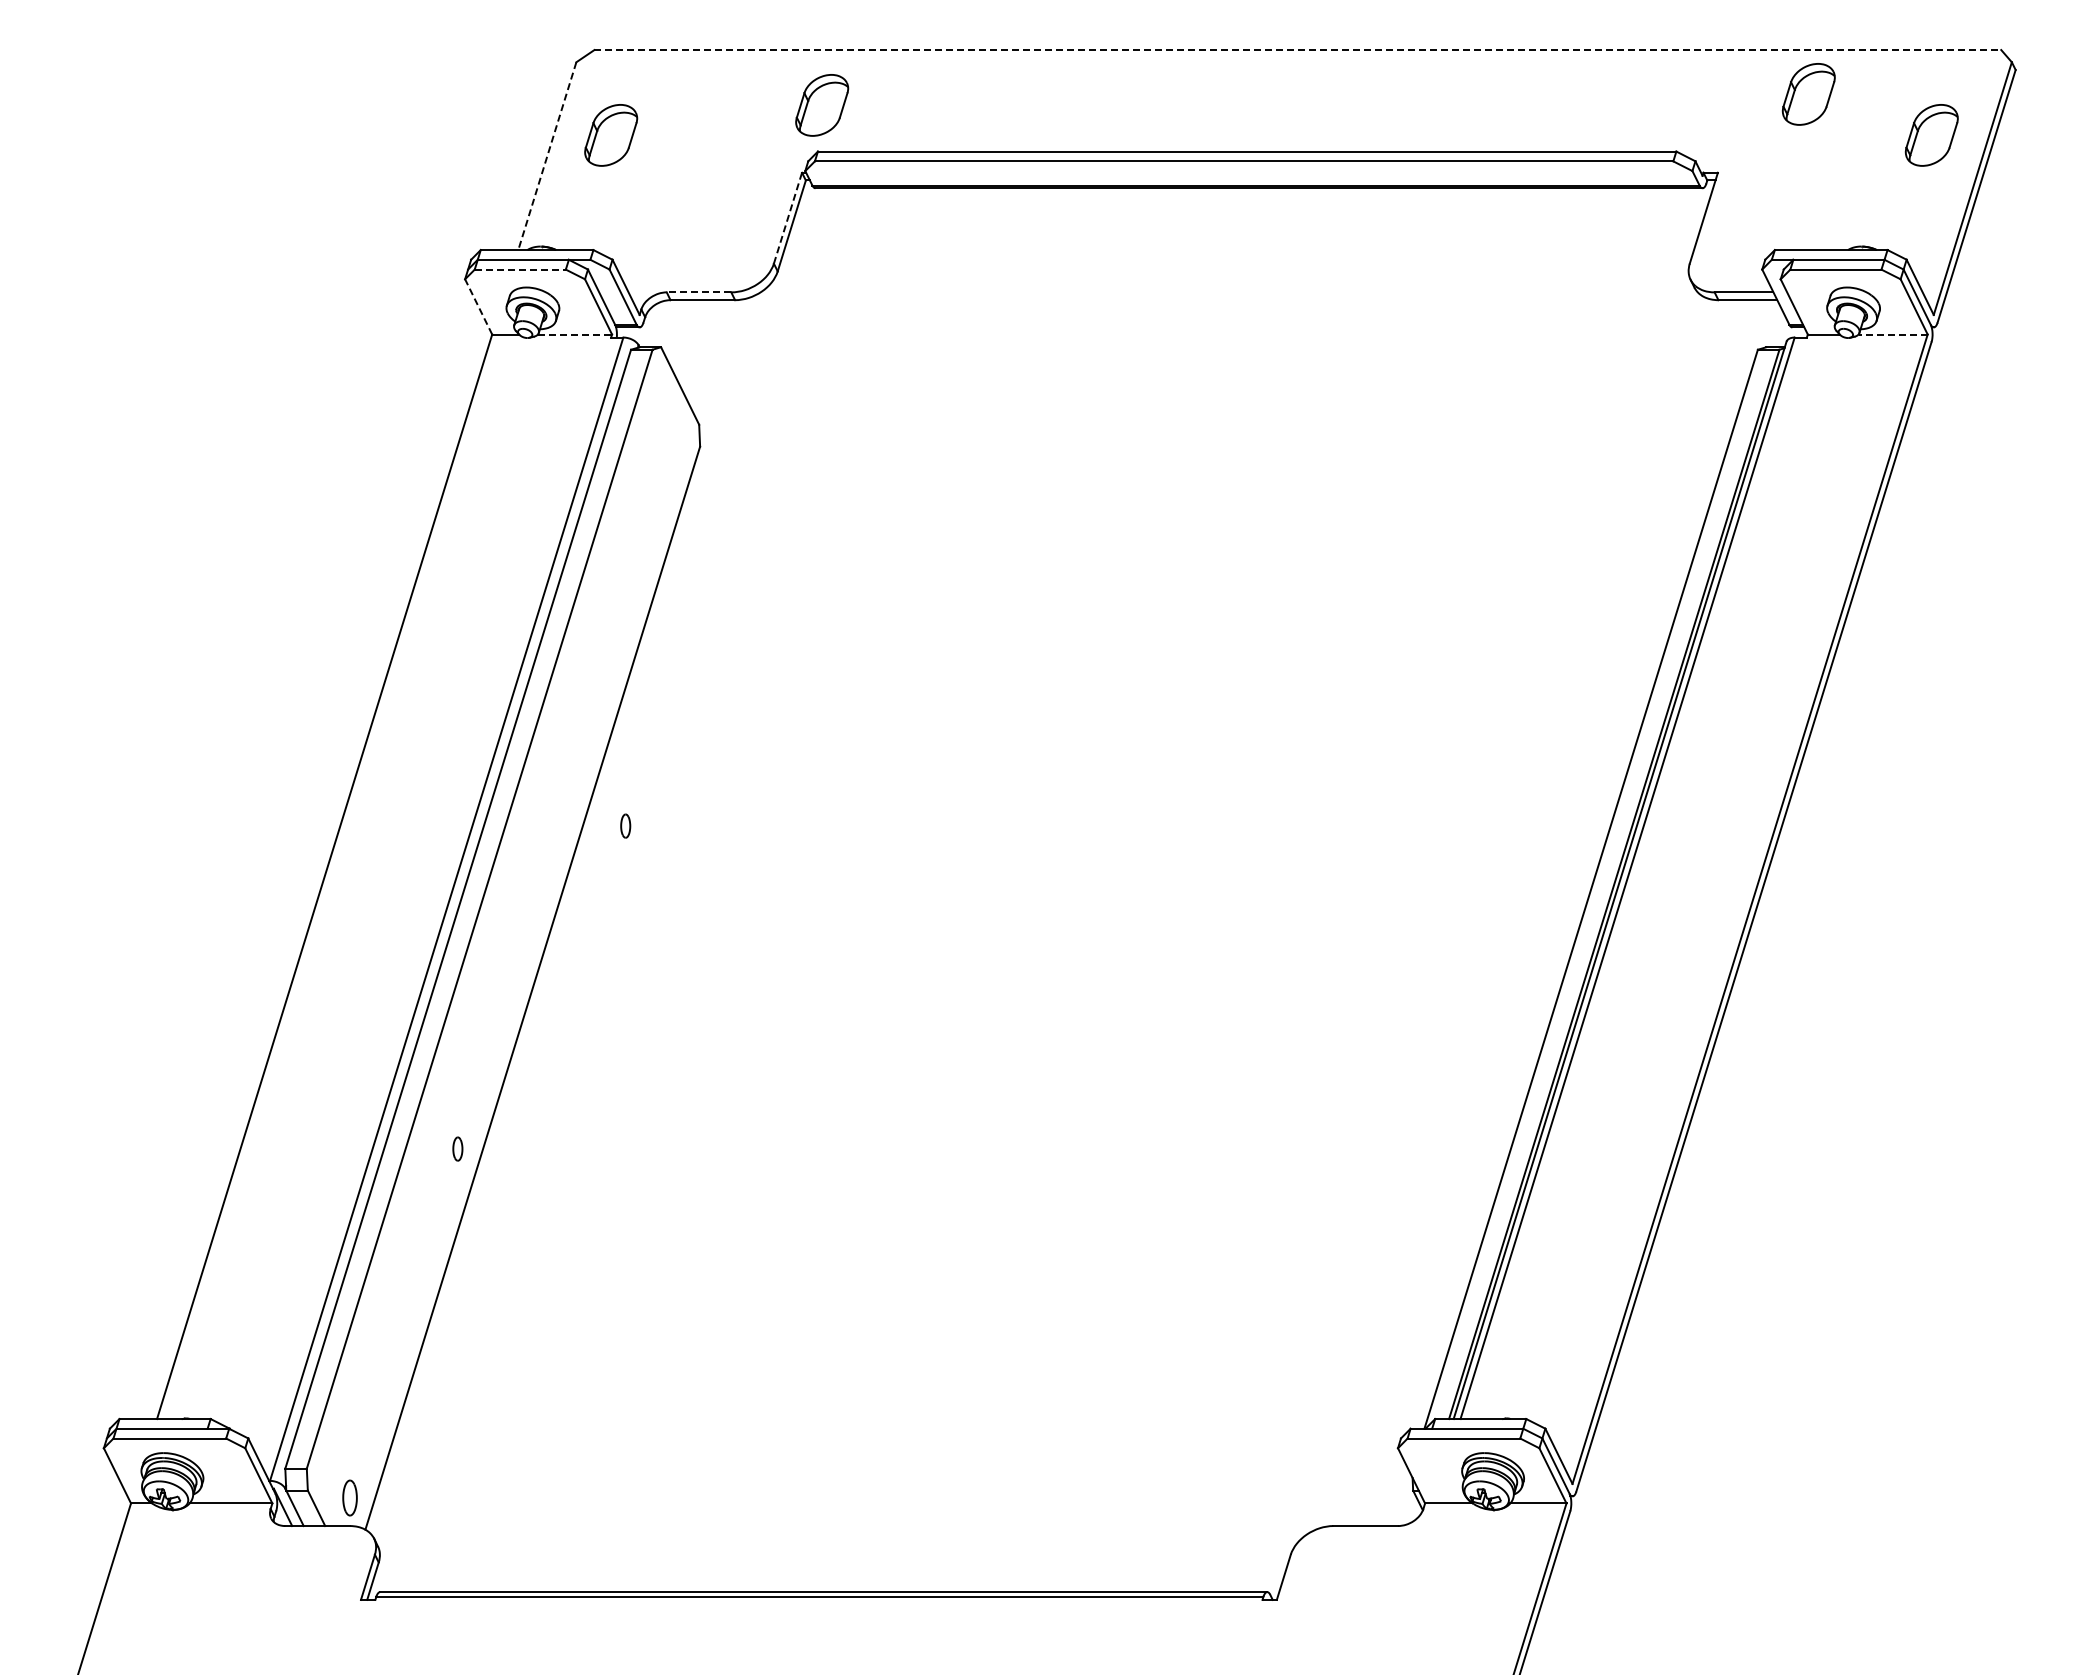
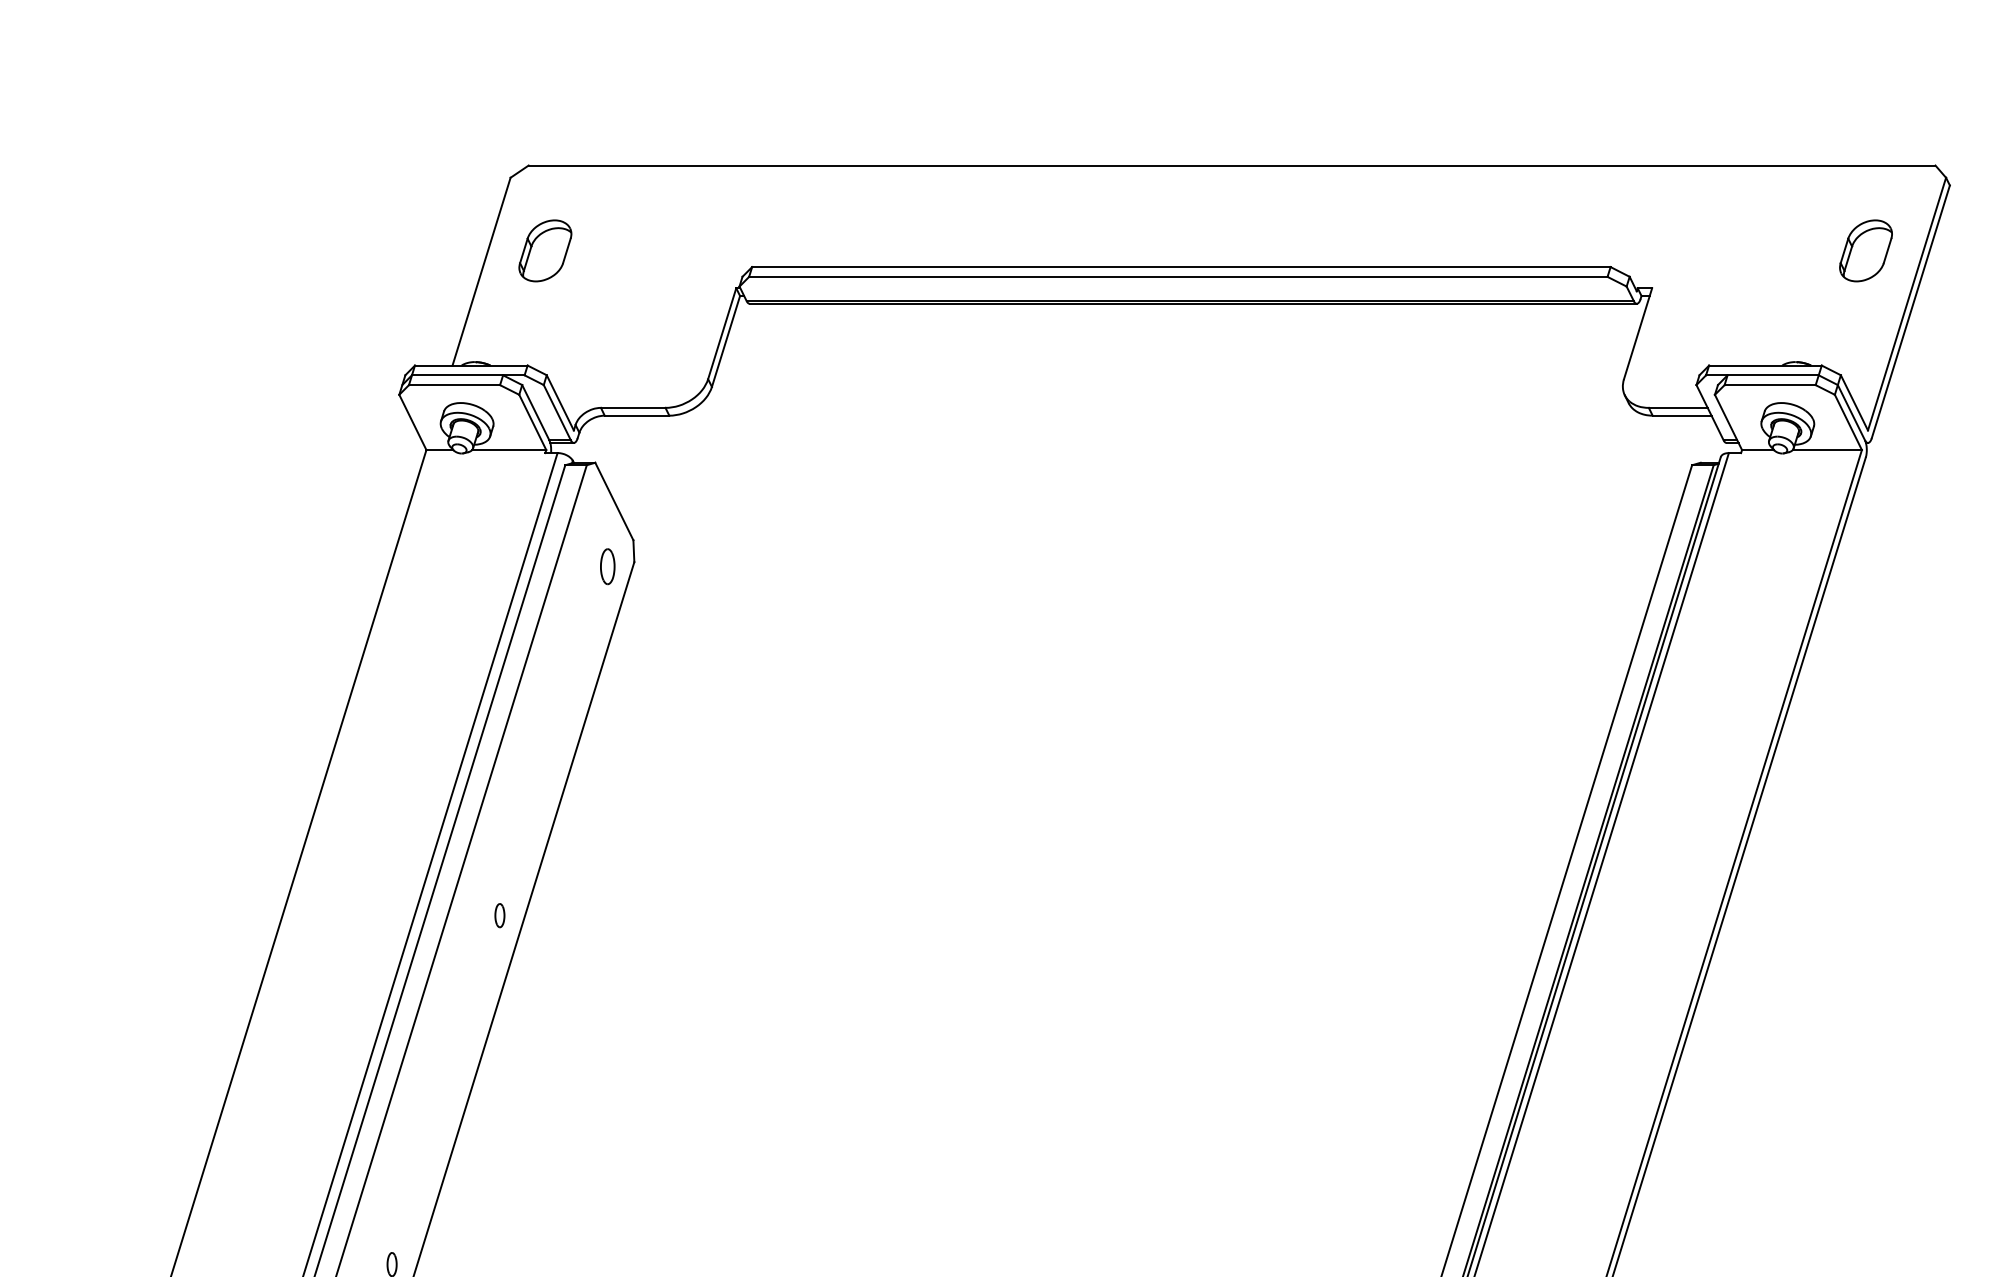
line: (1298, 50) -> (1232, 166), dashed -> solid
part: (1808, 94) -> (1742, 210), removed
part: (822, 105) -> (756, 221), removed
line: (547, 156) -> (481, 272), dashed -> solid
line: (787, 218) -> (721, 334), dashed -> solid
line: (520, 269) -> (454, 385), dashed -> solid
line: (698, 292) -> (632, 408), dashed -> solid
line: (478, 306) -> (412, 422), dashed -> solid
line: (575, 334) -> (509, 450), dashed -> solid
line: (1893, 334) -> (1827, 450), dashed -> solid
part: (673, 450) -> (607, 566), added
part: (625, 825) -> (499, 915), moved

